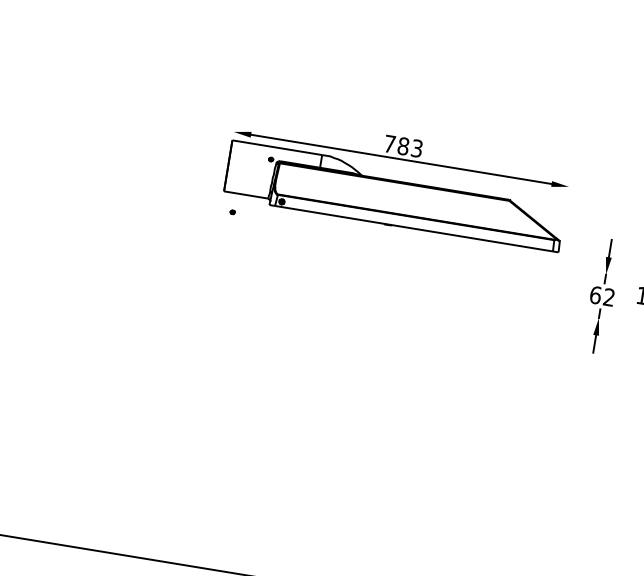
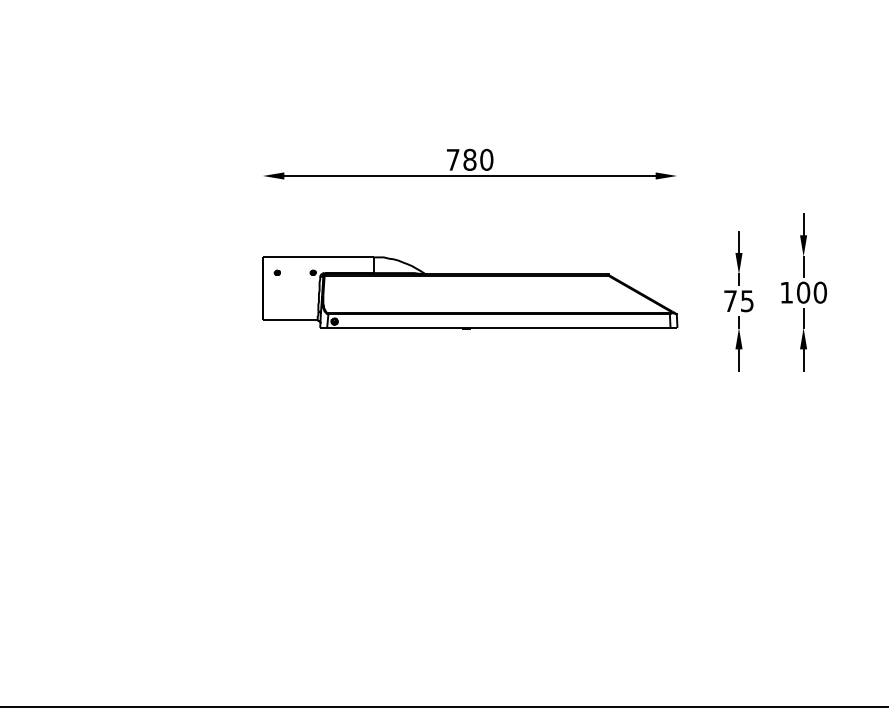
text: (416, 148) -> (486, 159), 783 -> 780
part: (395, 196) -> (470, 292), moved
text: (602, 296) -> (738, 301), 62 -> 75

